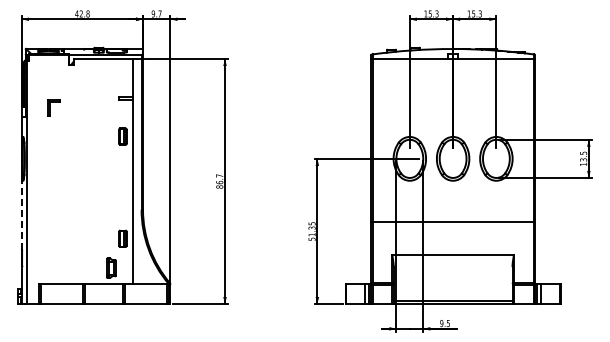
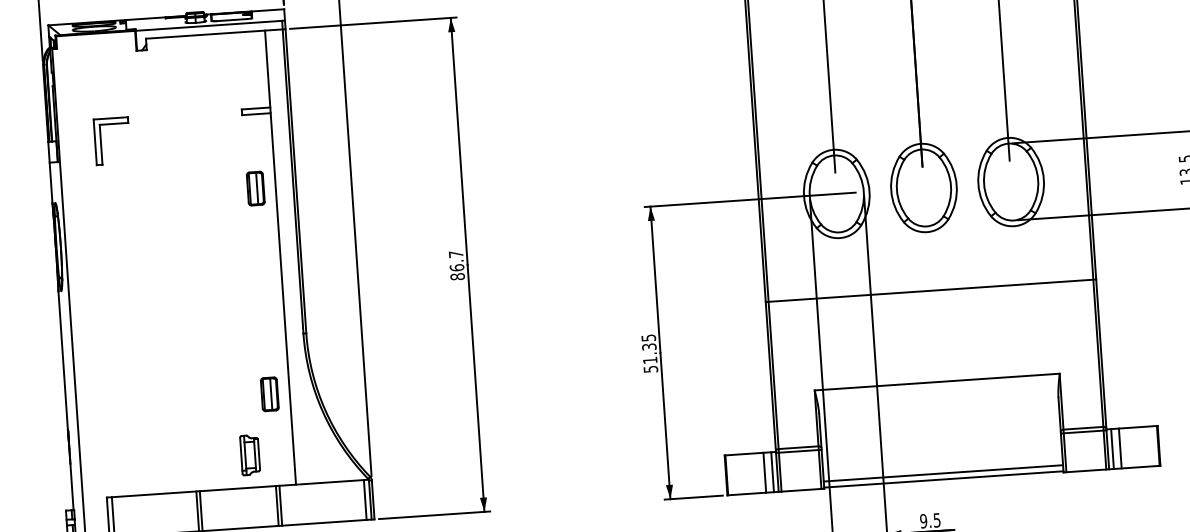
part: (53, 108) -> (112, 141), size x1.43
line: (21, 214) -> (62, 359), dashed -> solid
line: (453, 221) -> (931, 289), moved

